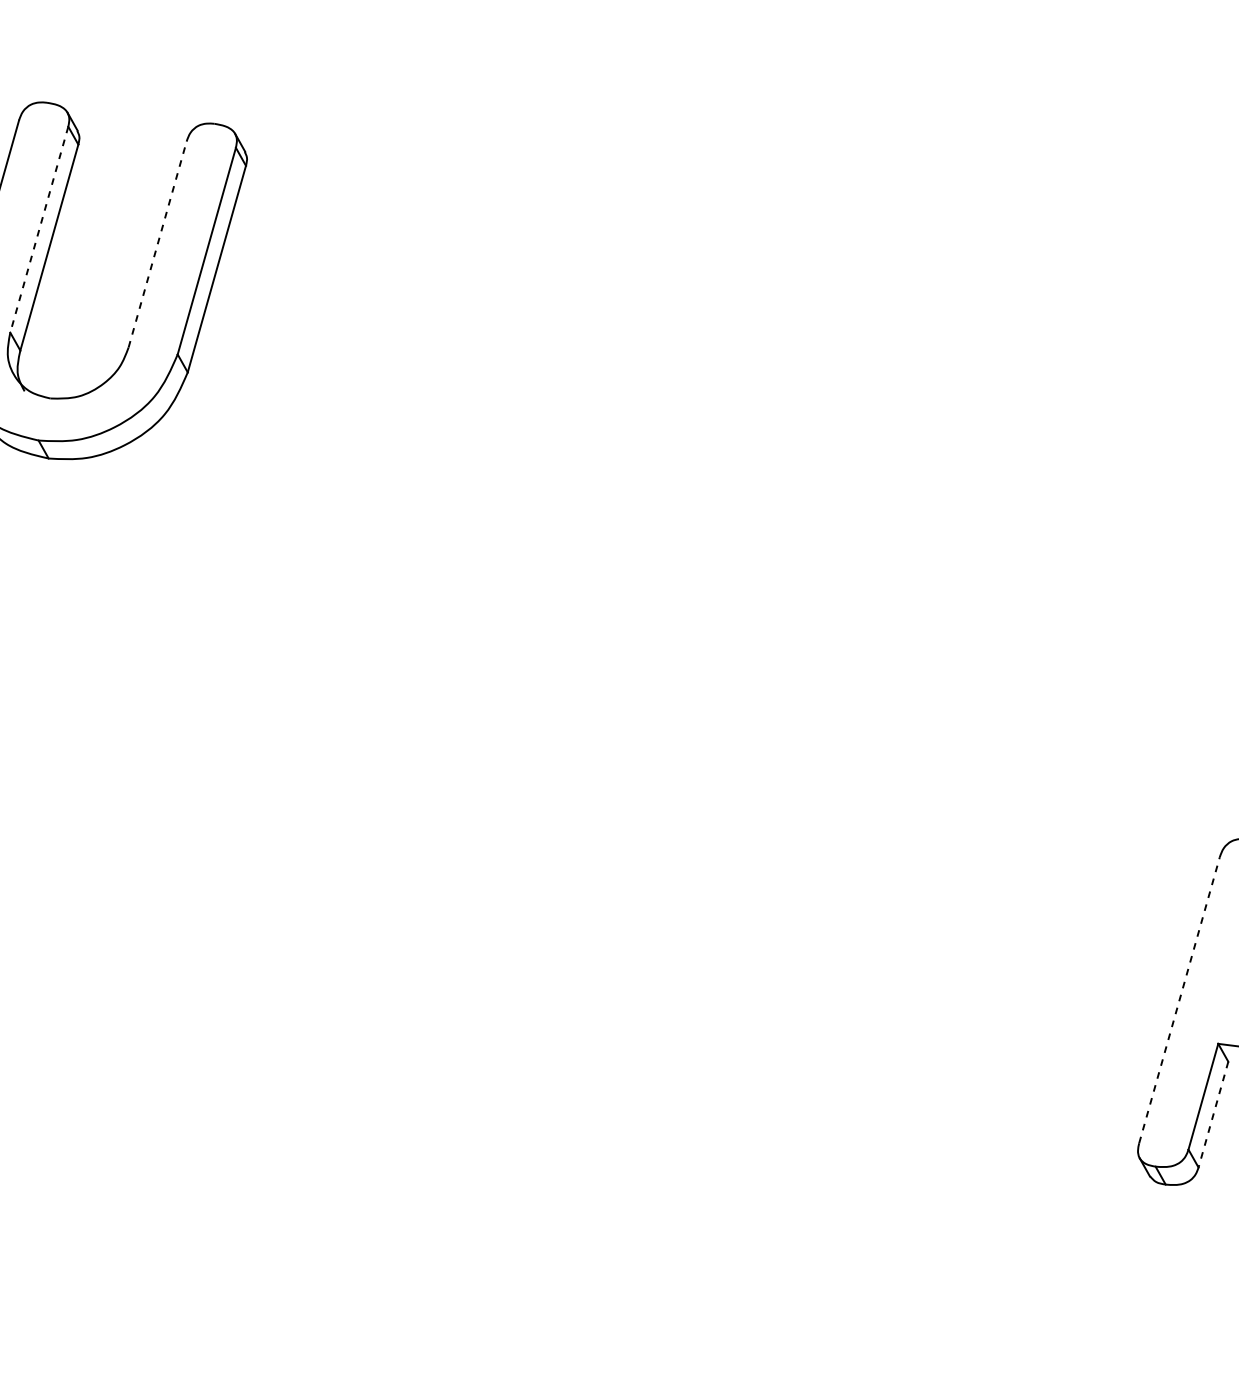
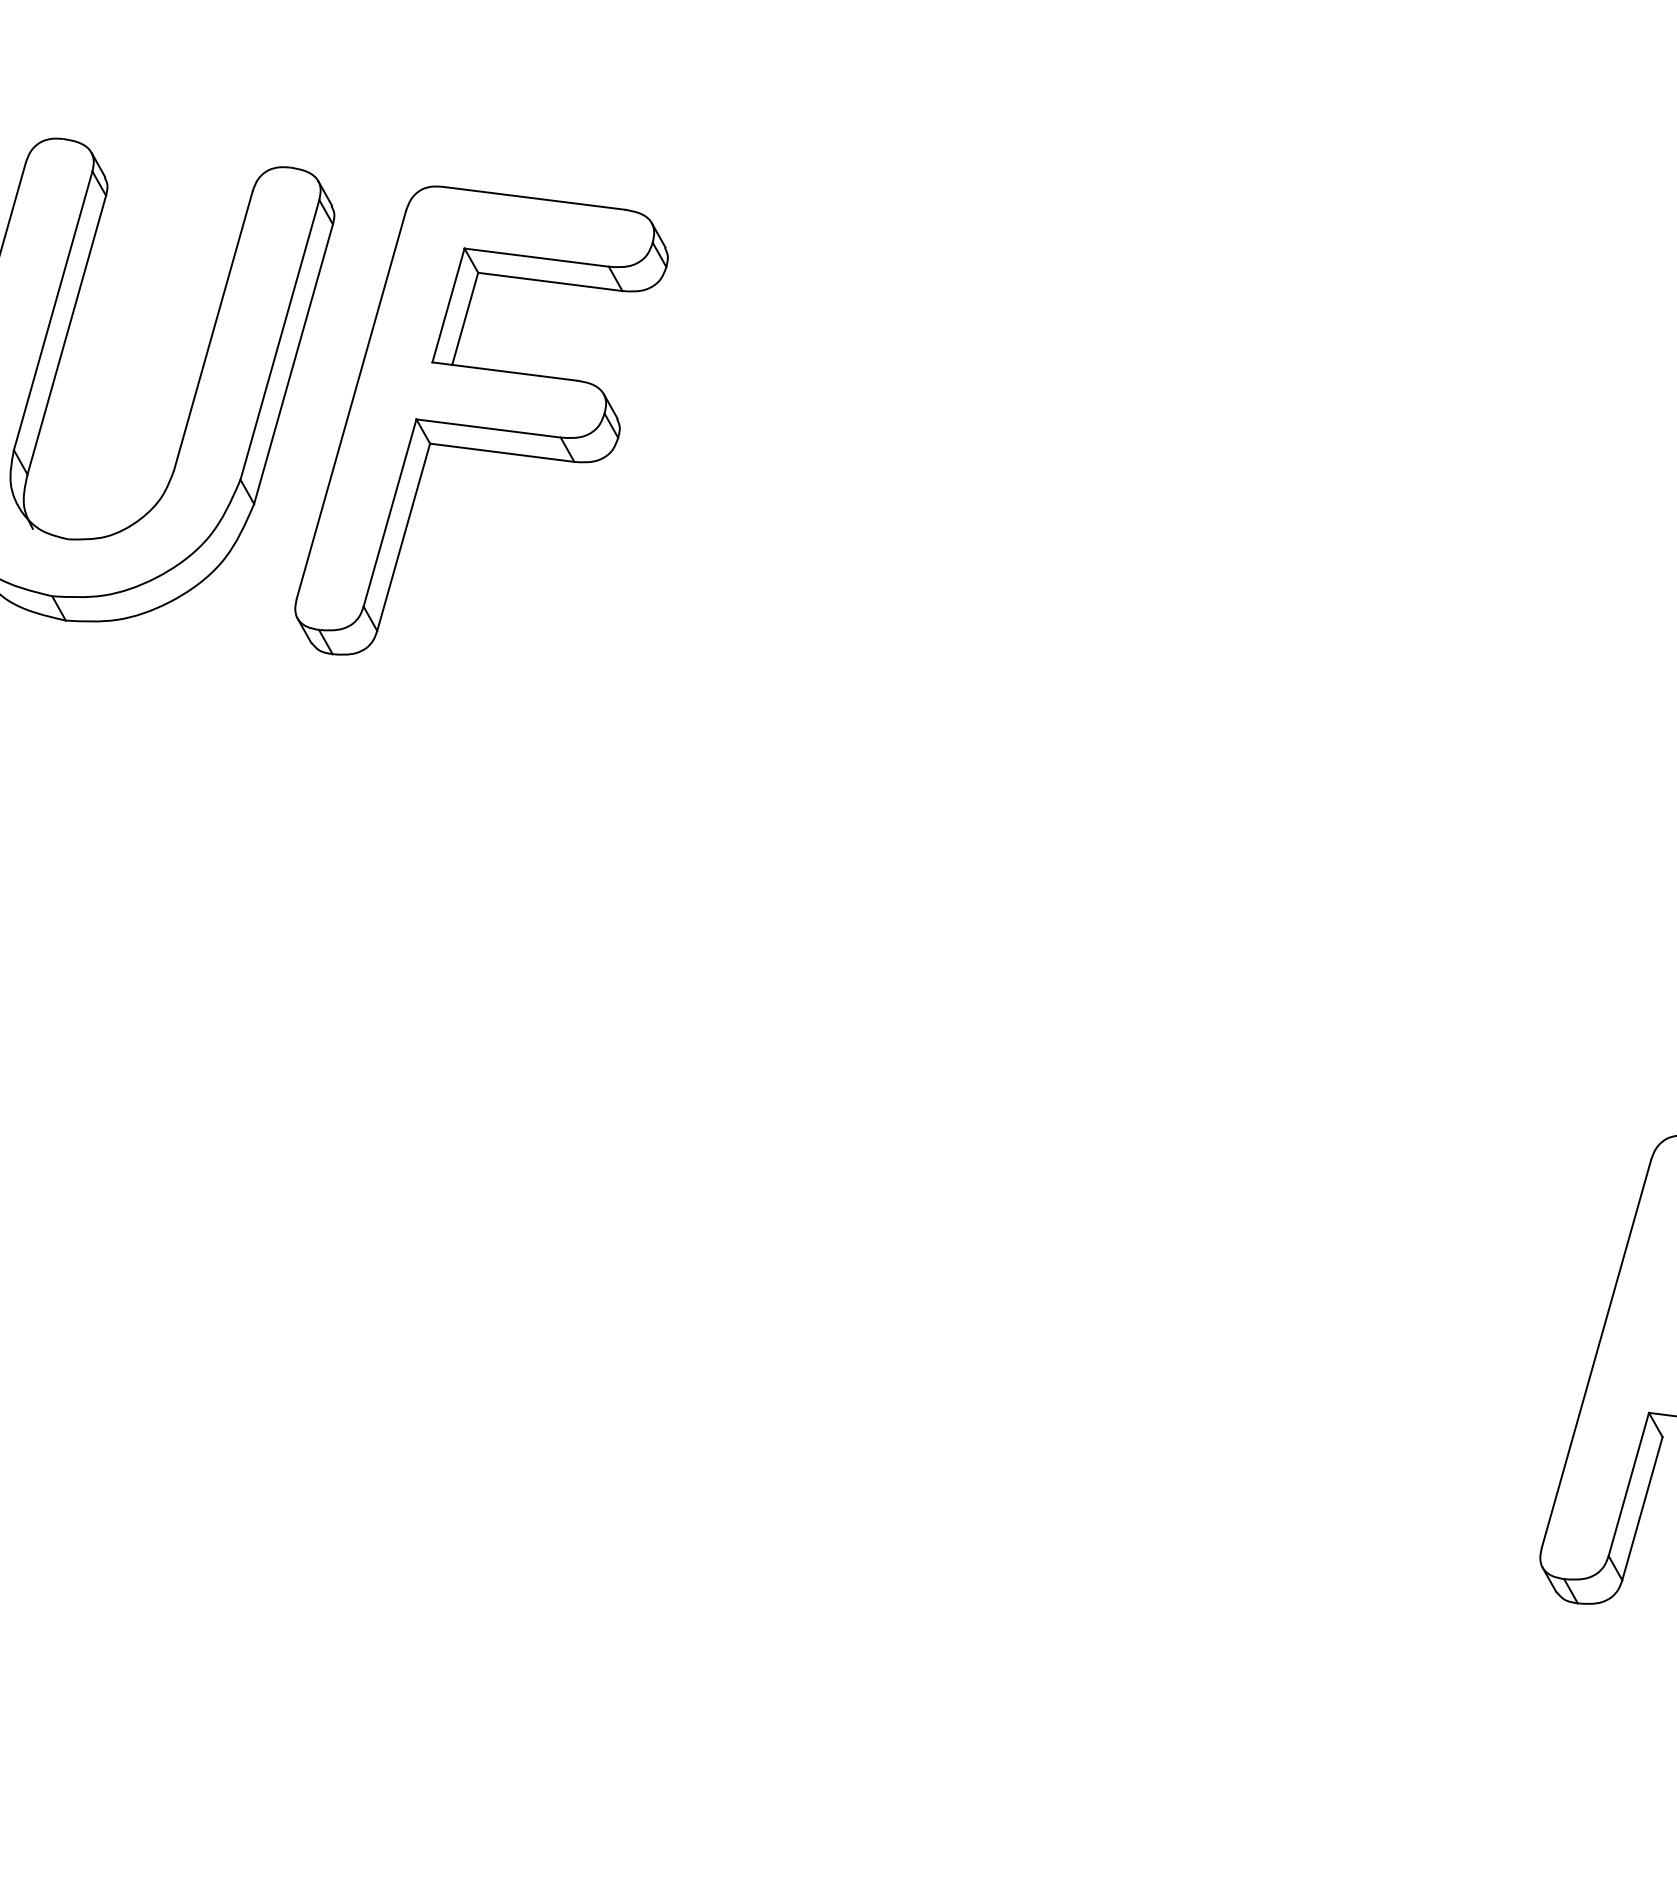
line: (39, 229) -> (53, 310), dashed -> solid
line: (157, 244) -> (213, 331), dashed -> solid
part: (355, 310) -> (481, 420), added
line: (1179, 999) -> (1596, 1353), dashed -> solid
line: (1213, 1115) -> (1642, 1509), dashed -> solid

